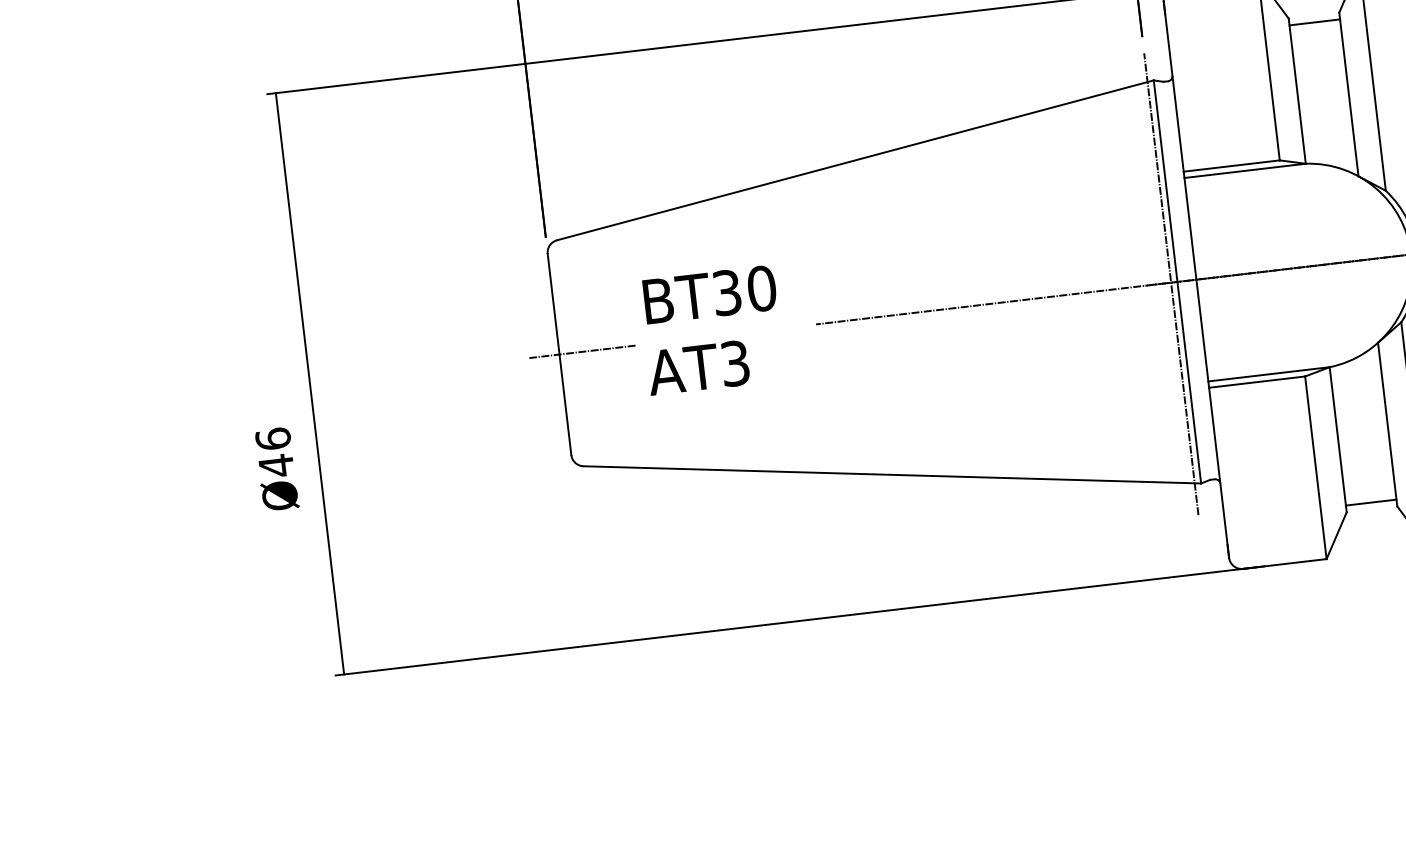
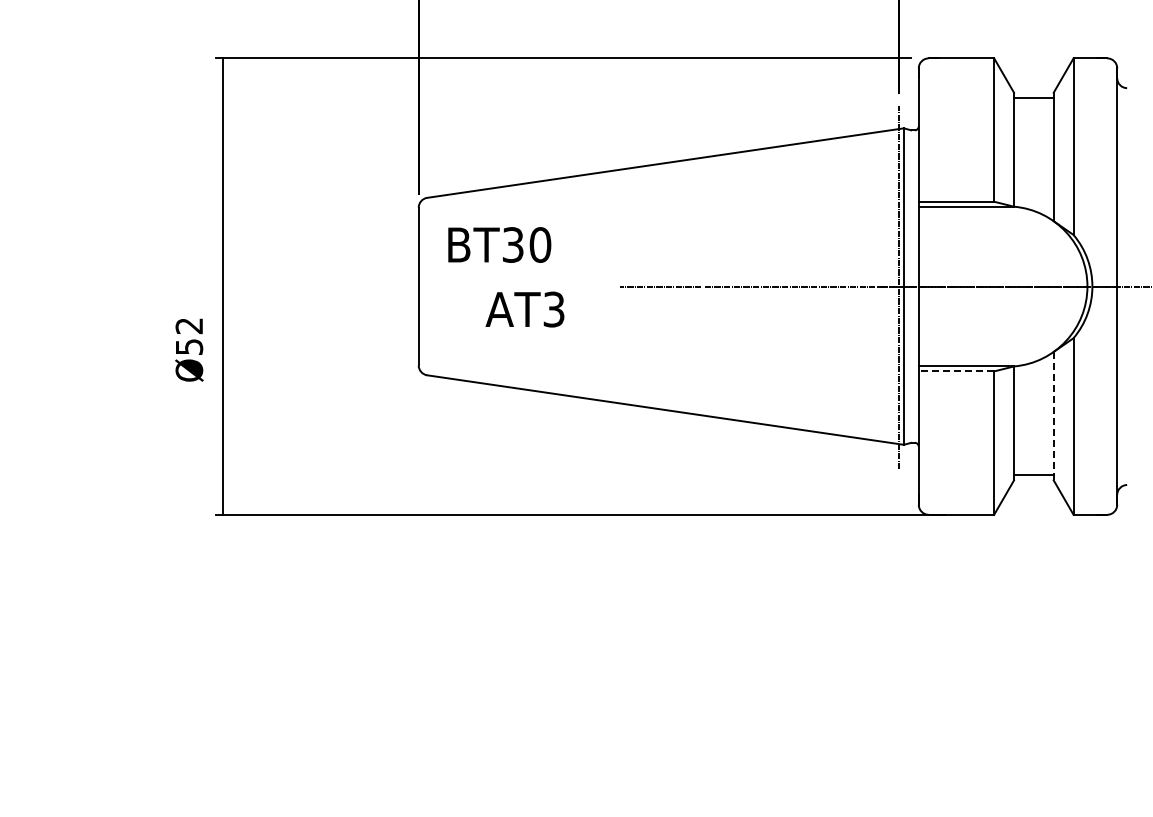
text: (709, 294) -> (499, 244), moved
line: (582, 351) -> (436, 286), removed
line: (1257, 382) -> (956, 371), solid -> dashed
line: (1387, 423) -> (1053, 415), solid -> dashed
text: (275, 452) -> (189, 336), Ø46 -> Ø52

